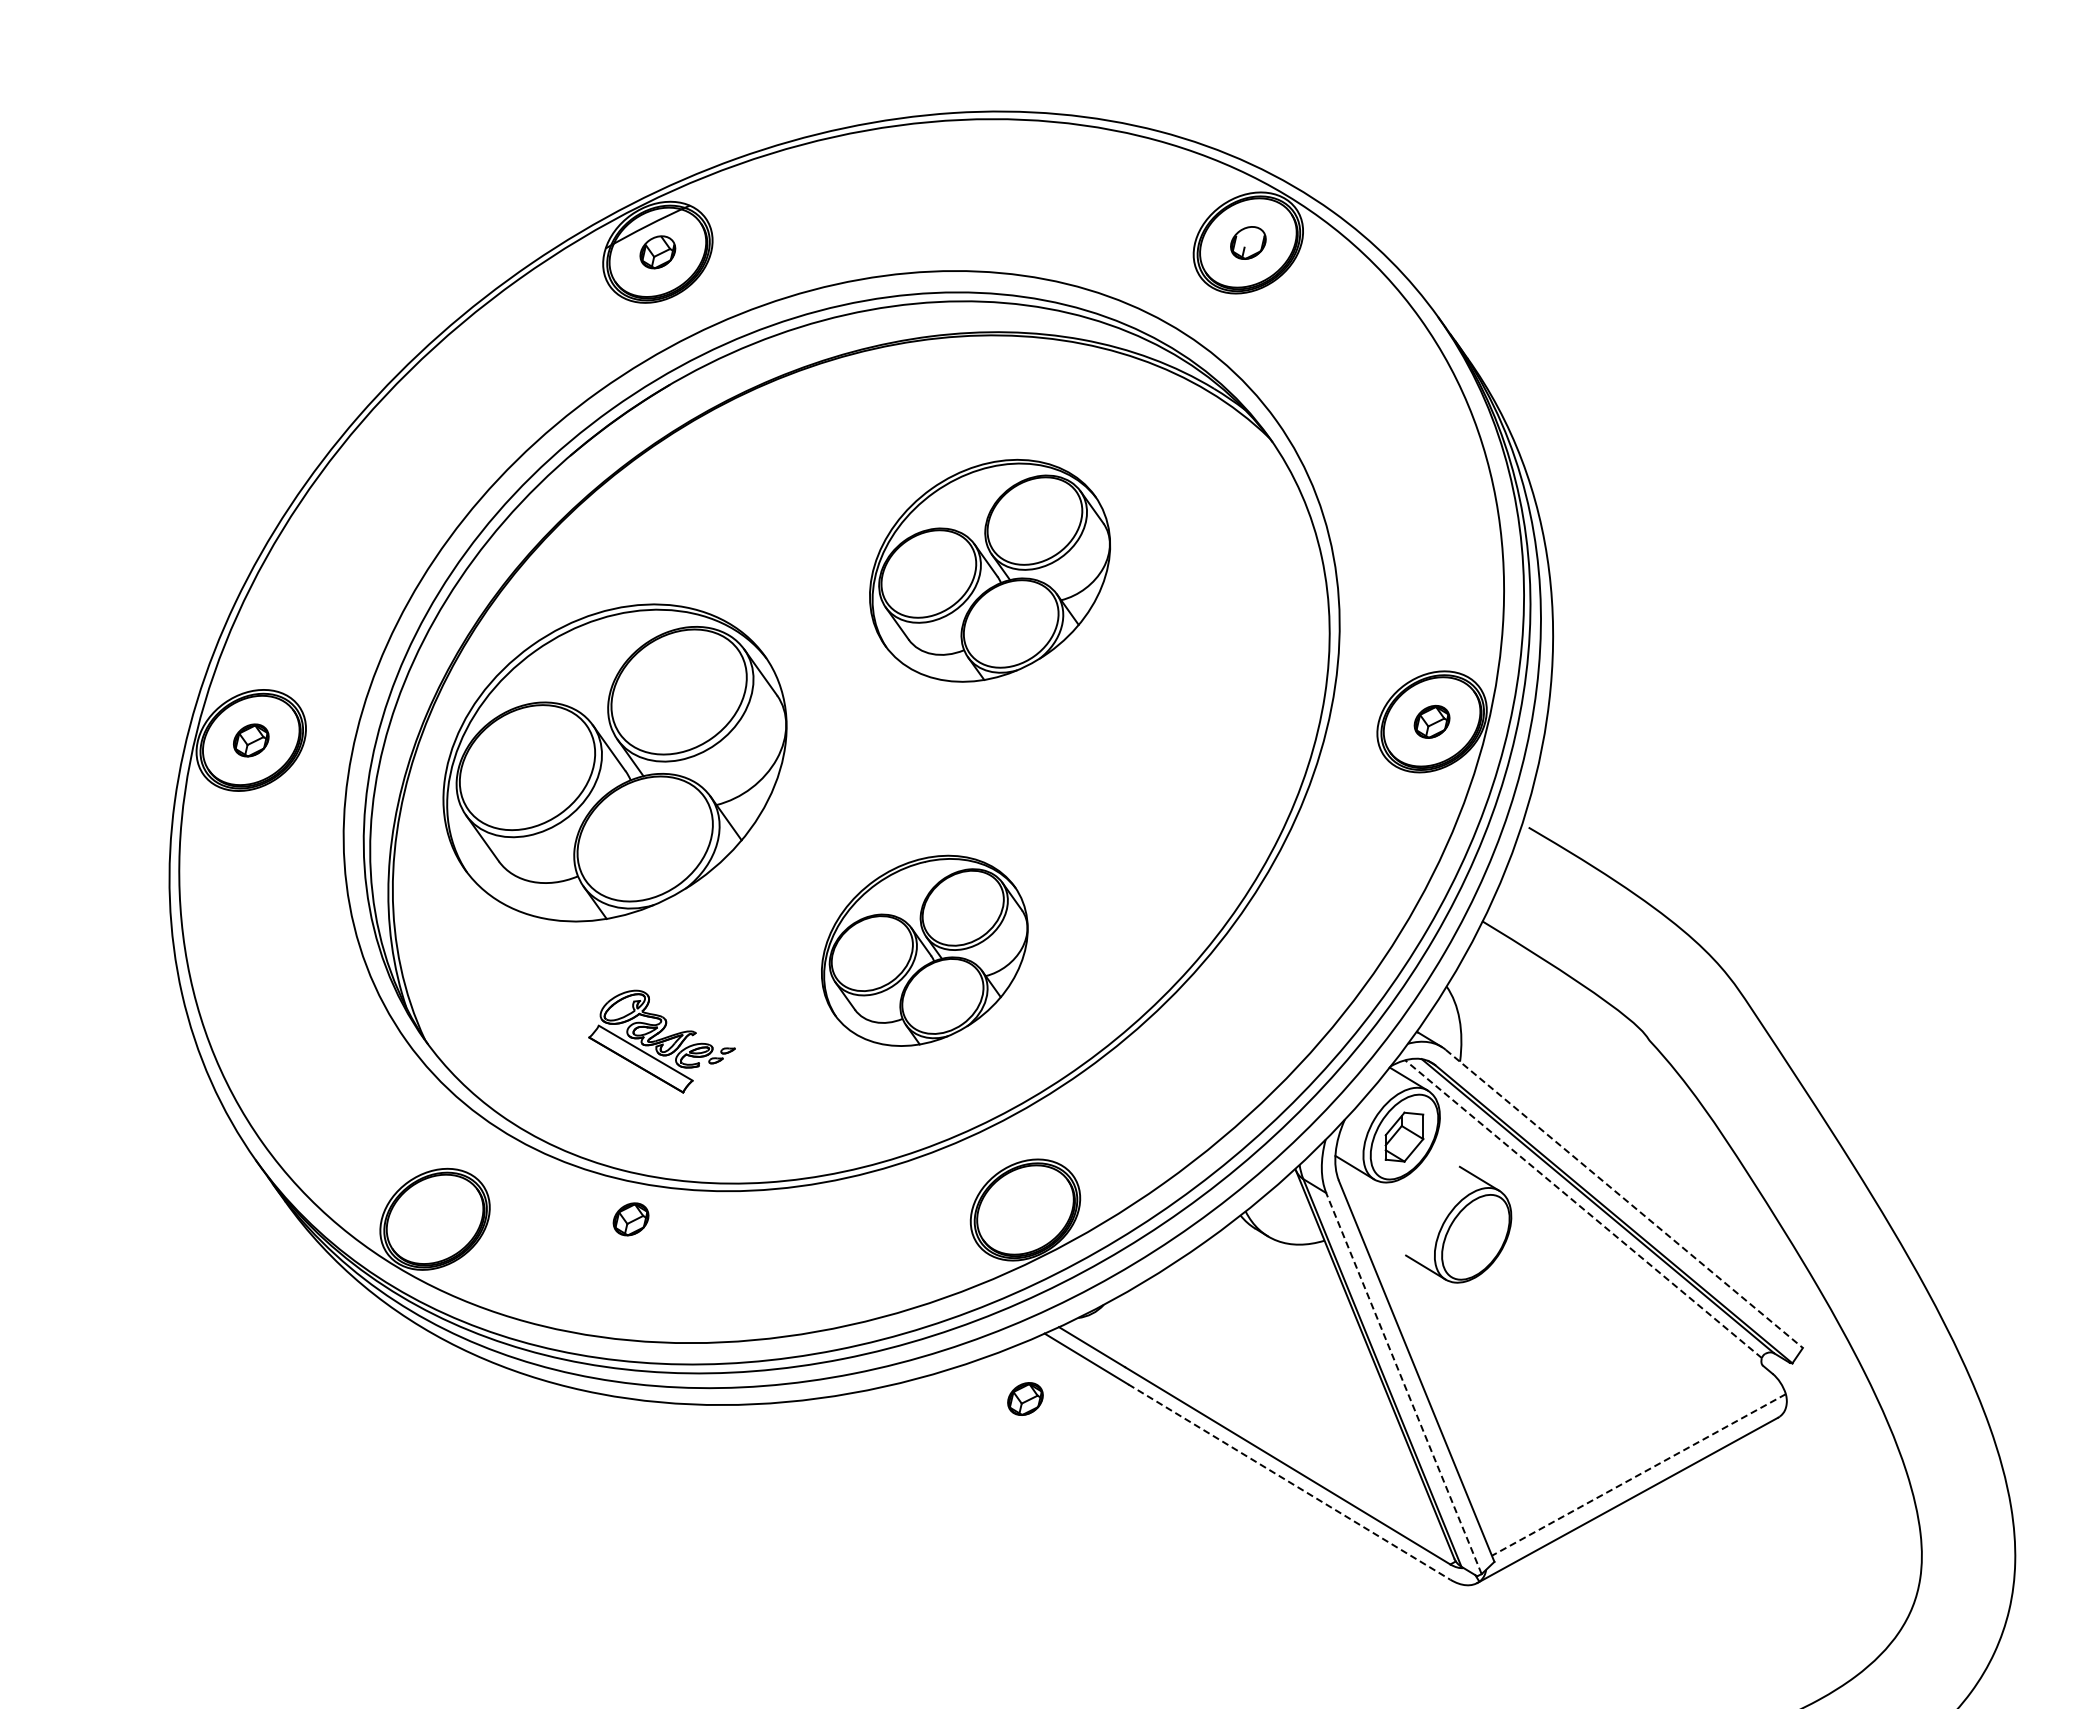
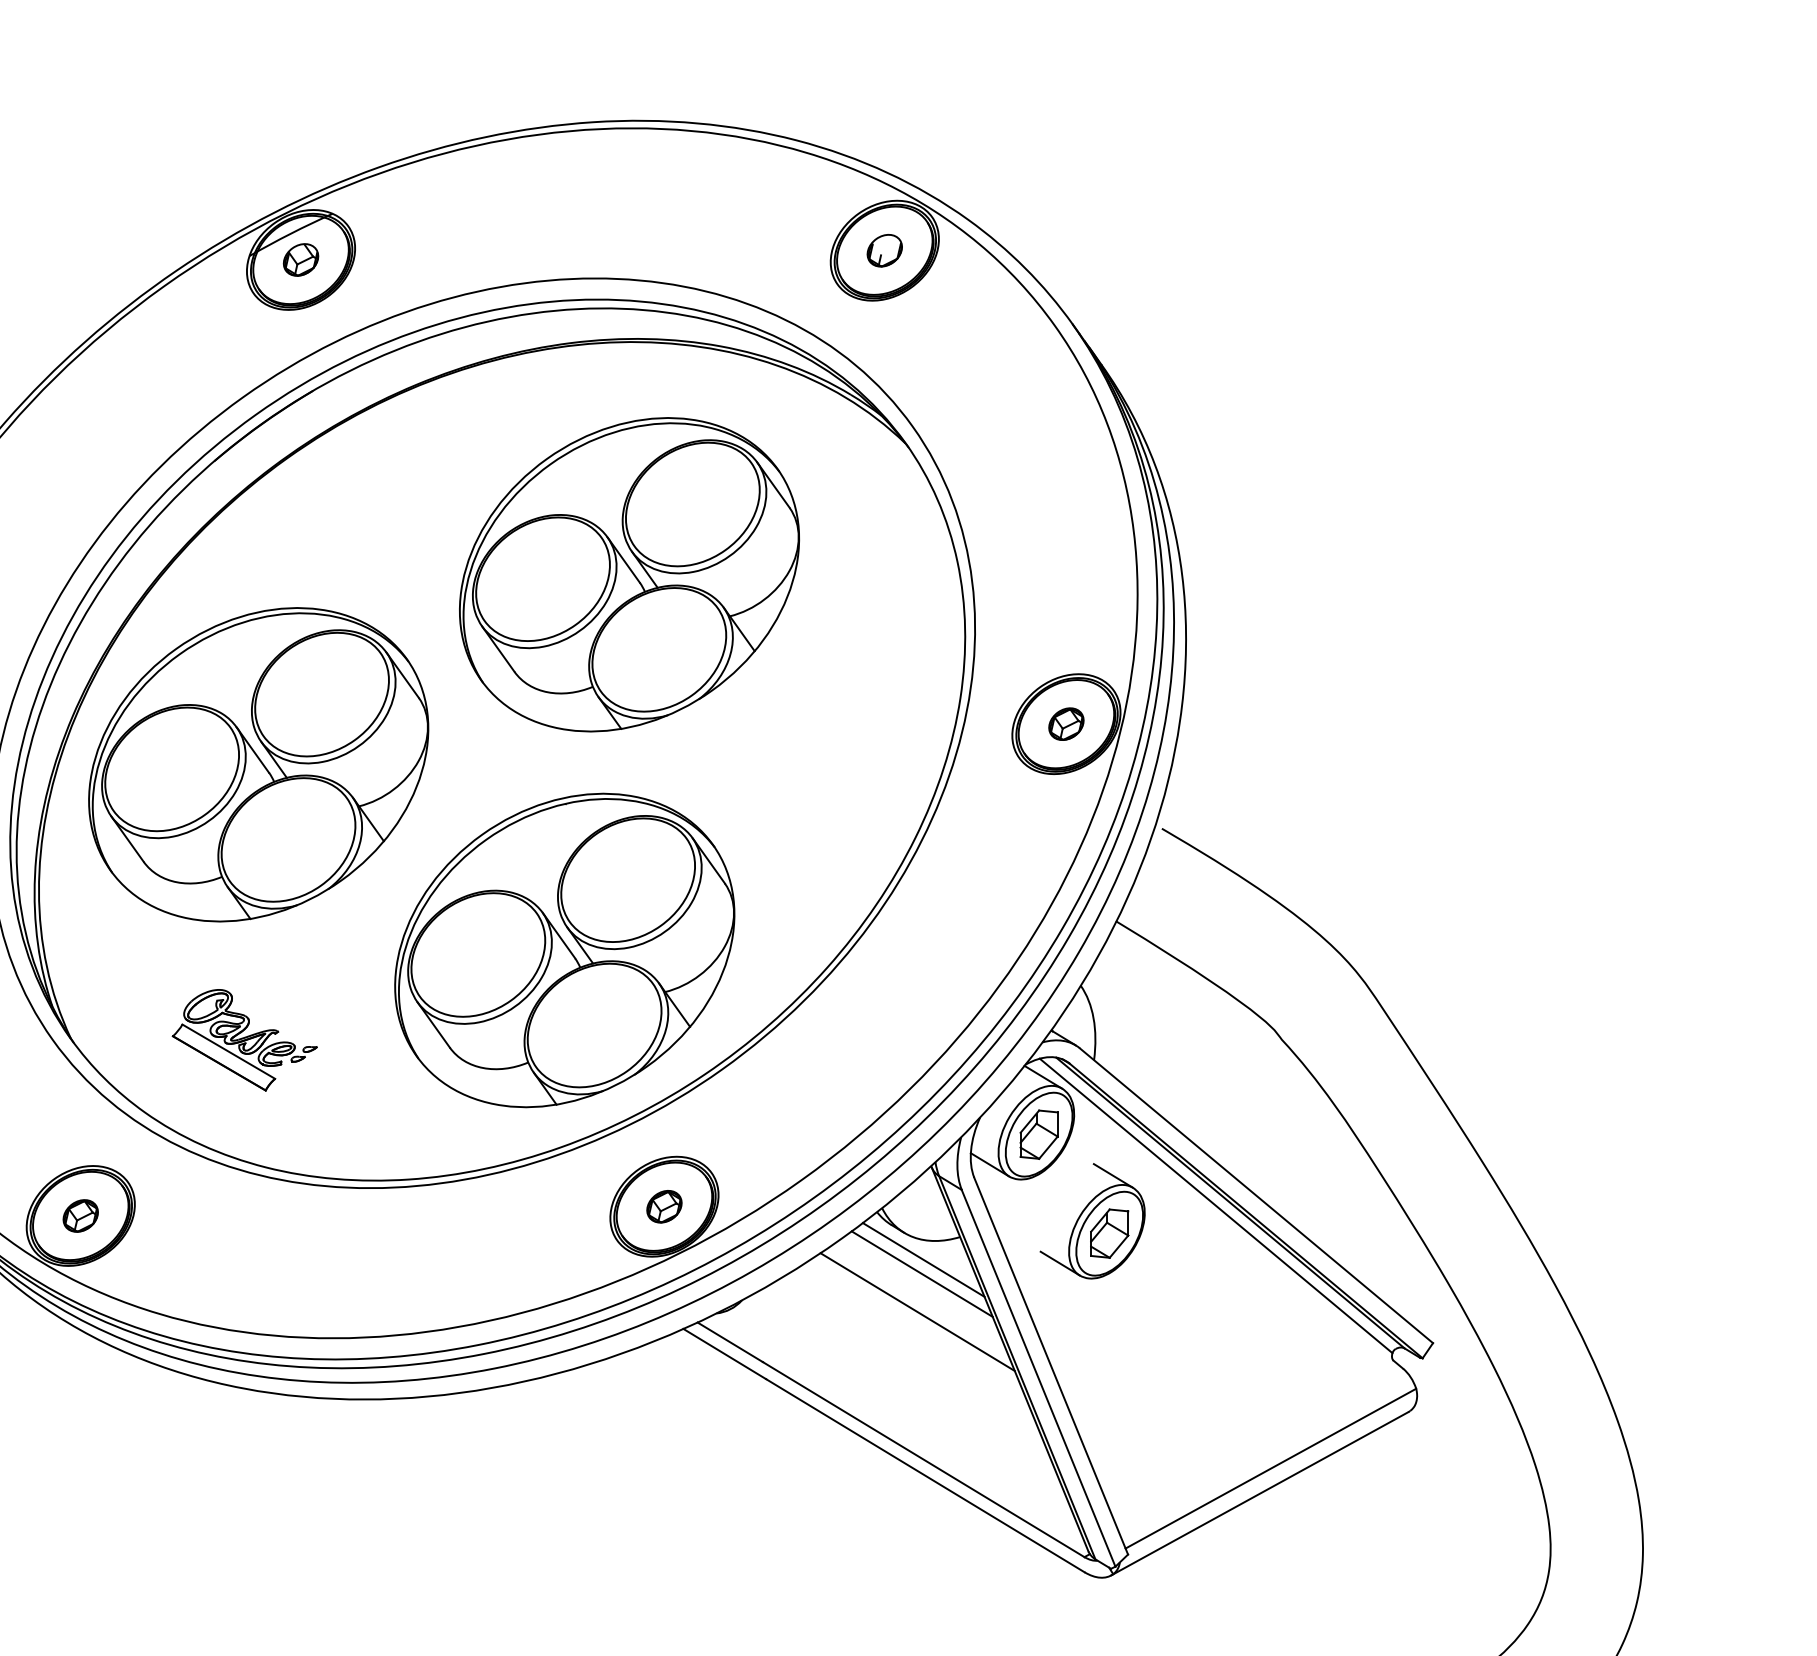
part: (989, 570) -> (628, 574), size x1.43
part: (924, 950) -> (564, 950), size x1.67
part: (661, 1041) -> (244, 1040), moved
line: (1624, 1198) -> (1256, 1195), dashed -> solid
line: (1583, 1208) -> (1216, 1205), dashed -> solid
part: (630, 1219) -> (80, 1216), moved
part: (1475, 1236) -> (1109, 1232), added
line: (1287, 1263) -> (923, 1259), added
line: (1285, 1277) -> (921, 1273), added
line: (1281, 1316) -> (917, 1311), added
line: (1403, 1383) -> (1038, 1378), dashed -> solid
part: (1025, 1398) -> (664, 1206), moved
line: (1638, 1474) -> (1270, 1468), dashed -> solid
line: (1289, 1482) -> (925, 1476), dashed -> solid

